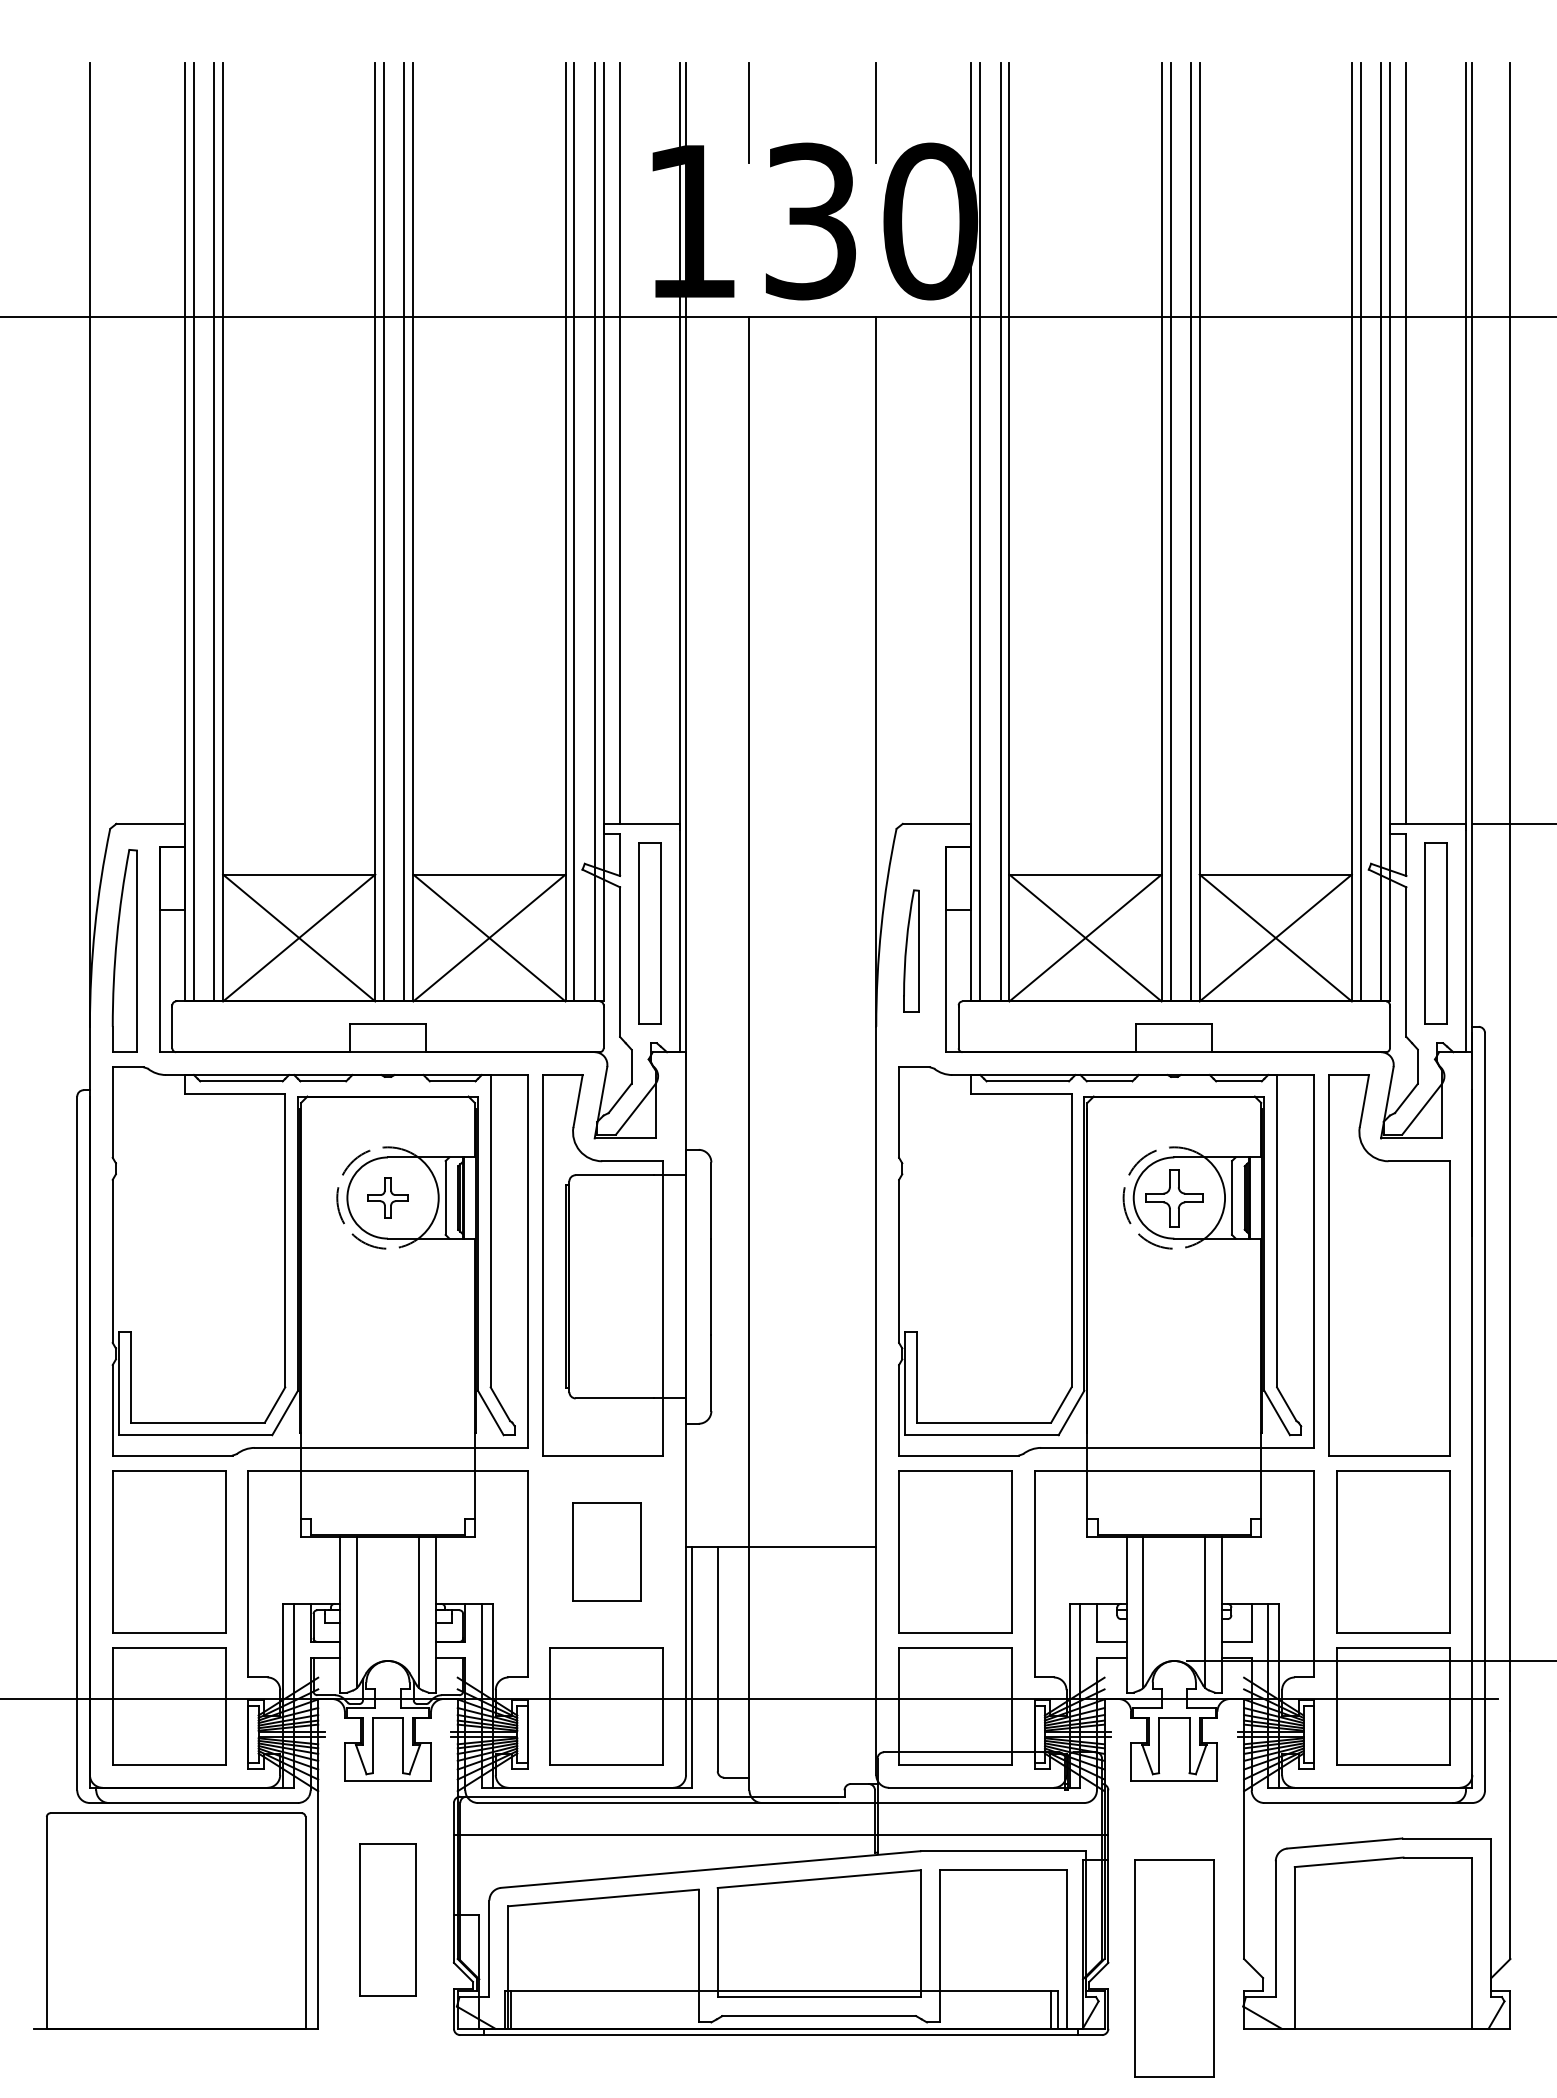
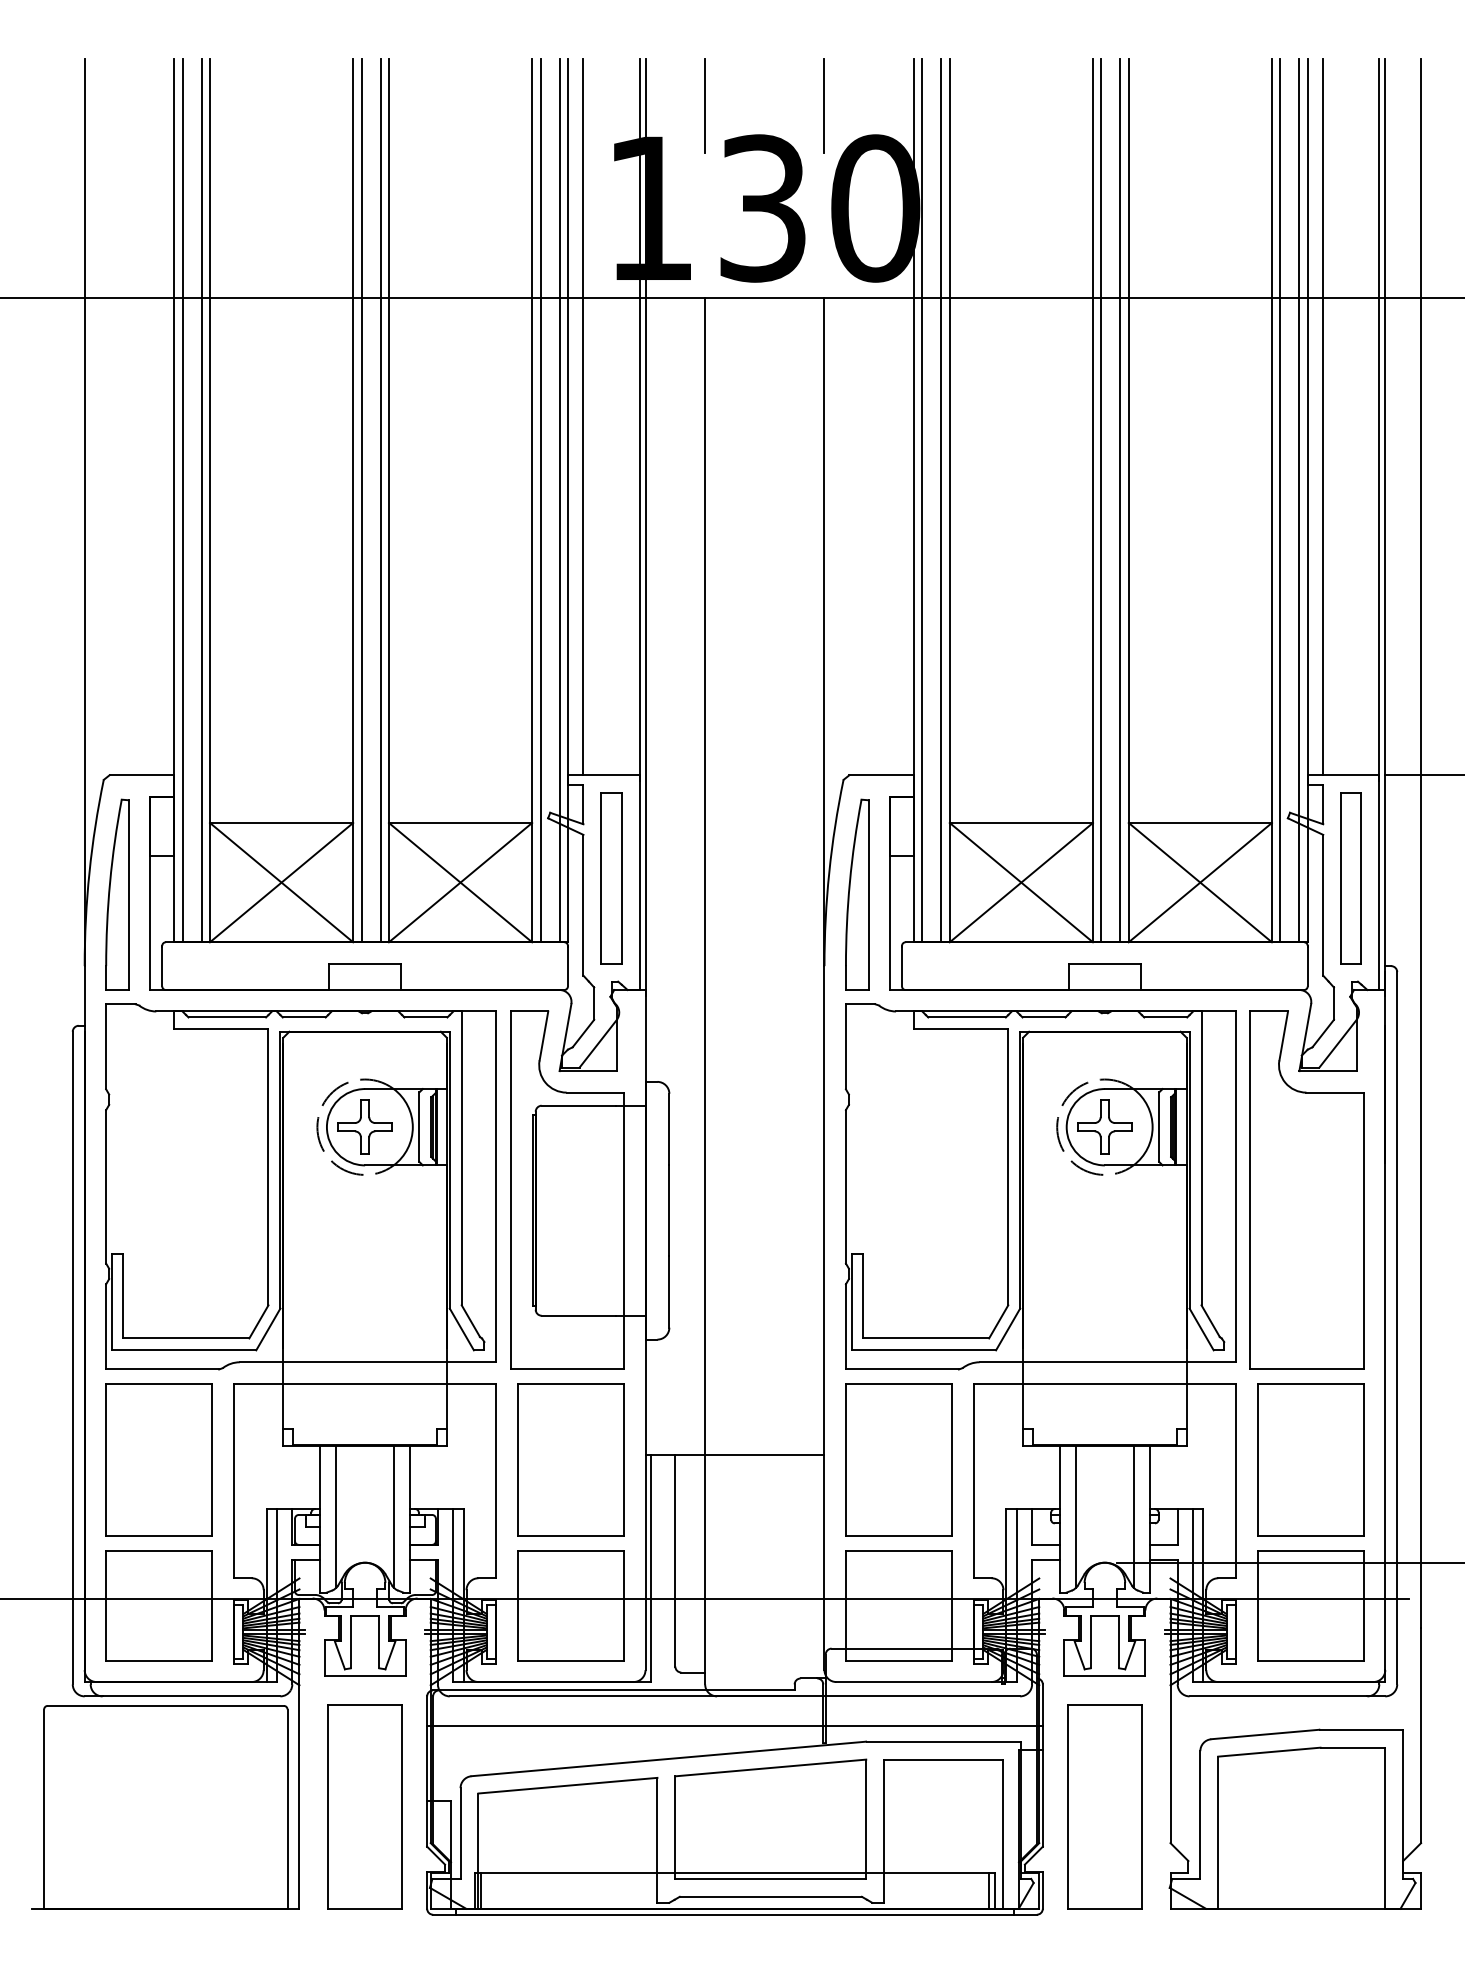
part: (911, 950) -> (857, 894), size x1.67
part: (387, 1198) -> (364, 1127), size x1.43
part: (606, 1551) -> (570, 1459), size x1.67
part: (387, 1920) -> (364, 1806), size x1.43
part: (1174, 1968) -> (1105, 1806), moved

